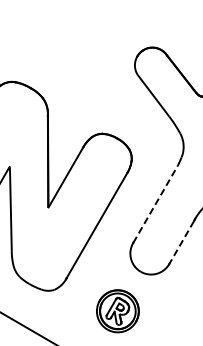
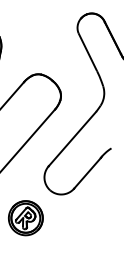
line: (155, 203) -> (72, 138), dashed -> solid
line: (181, 242) -> (87, 173), dashed -> solid

